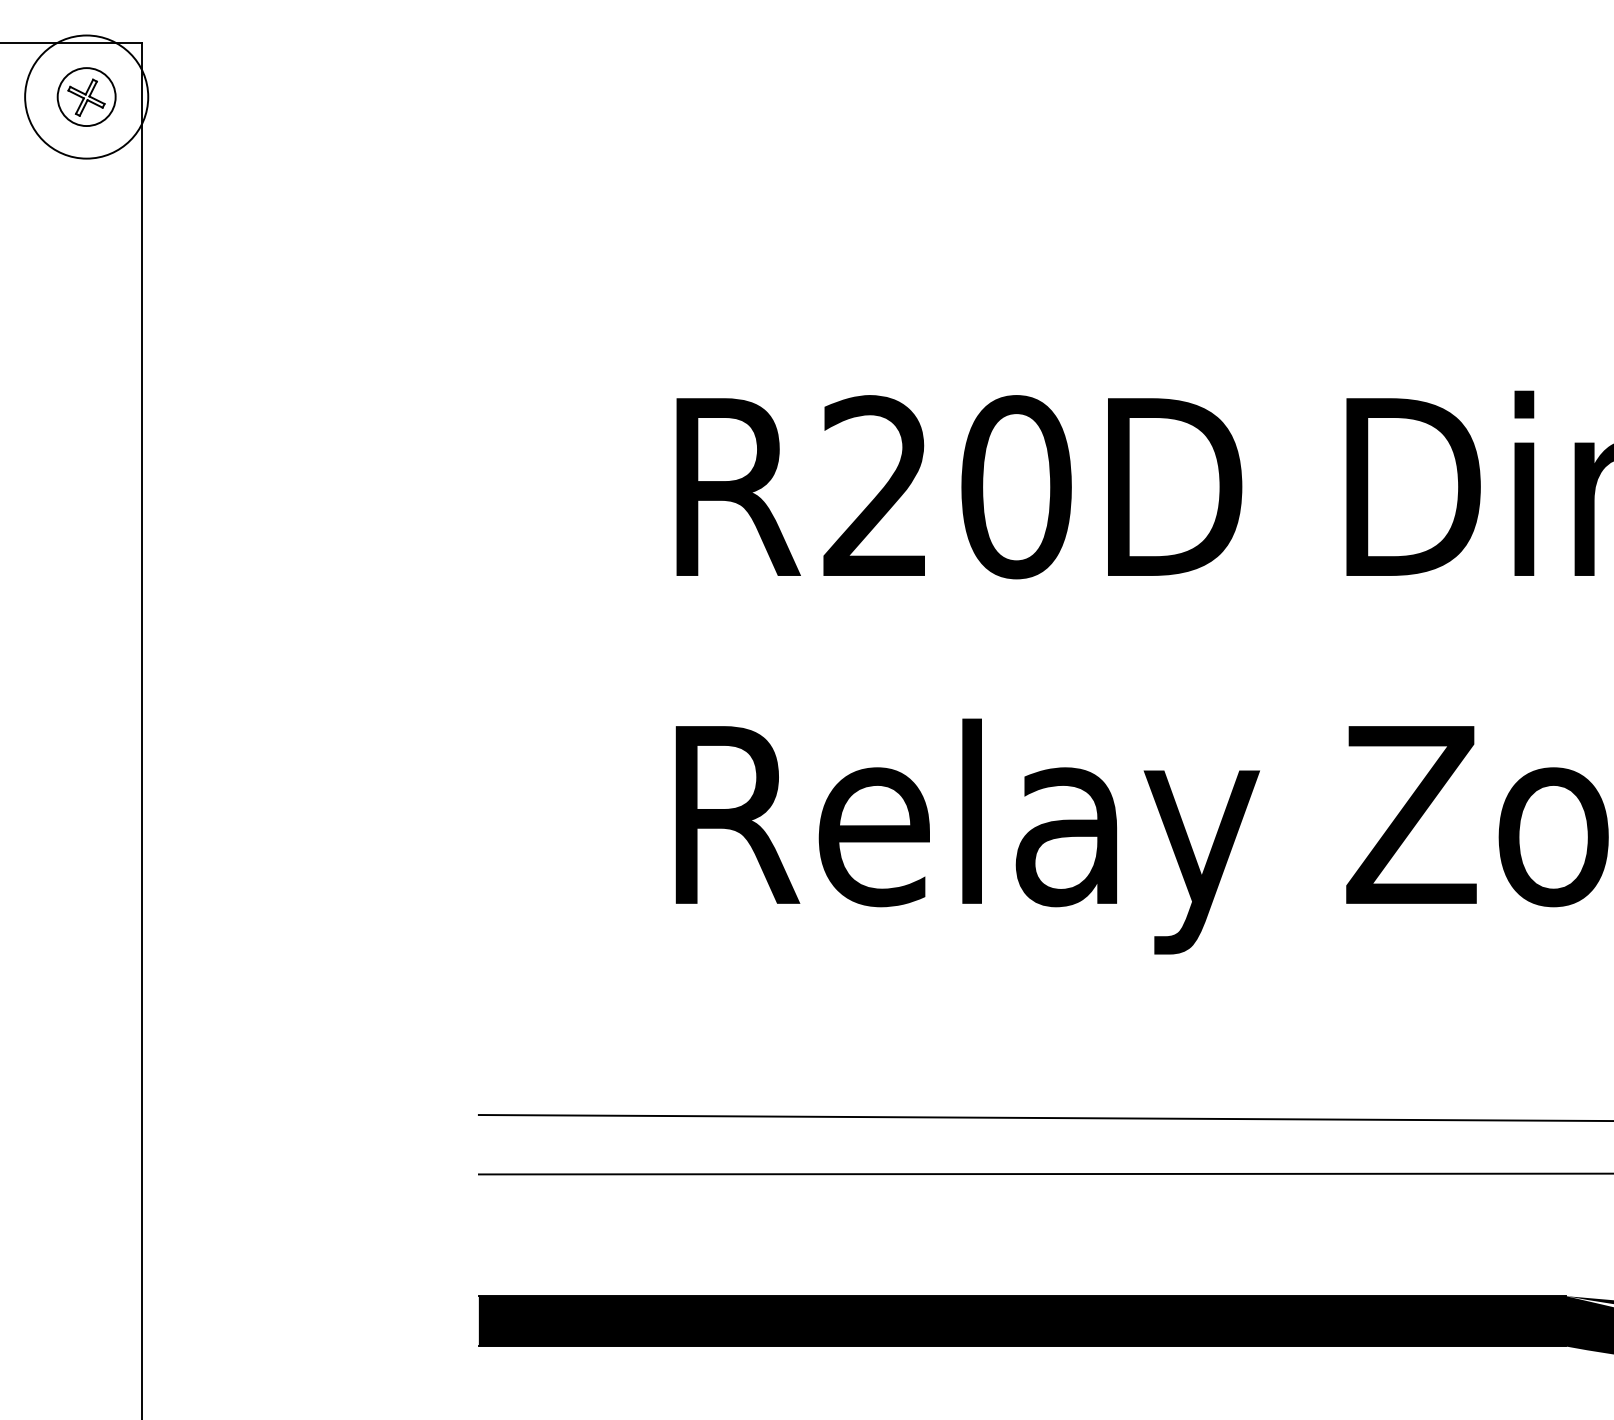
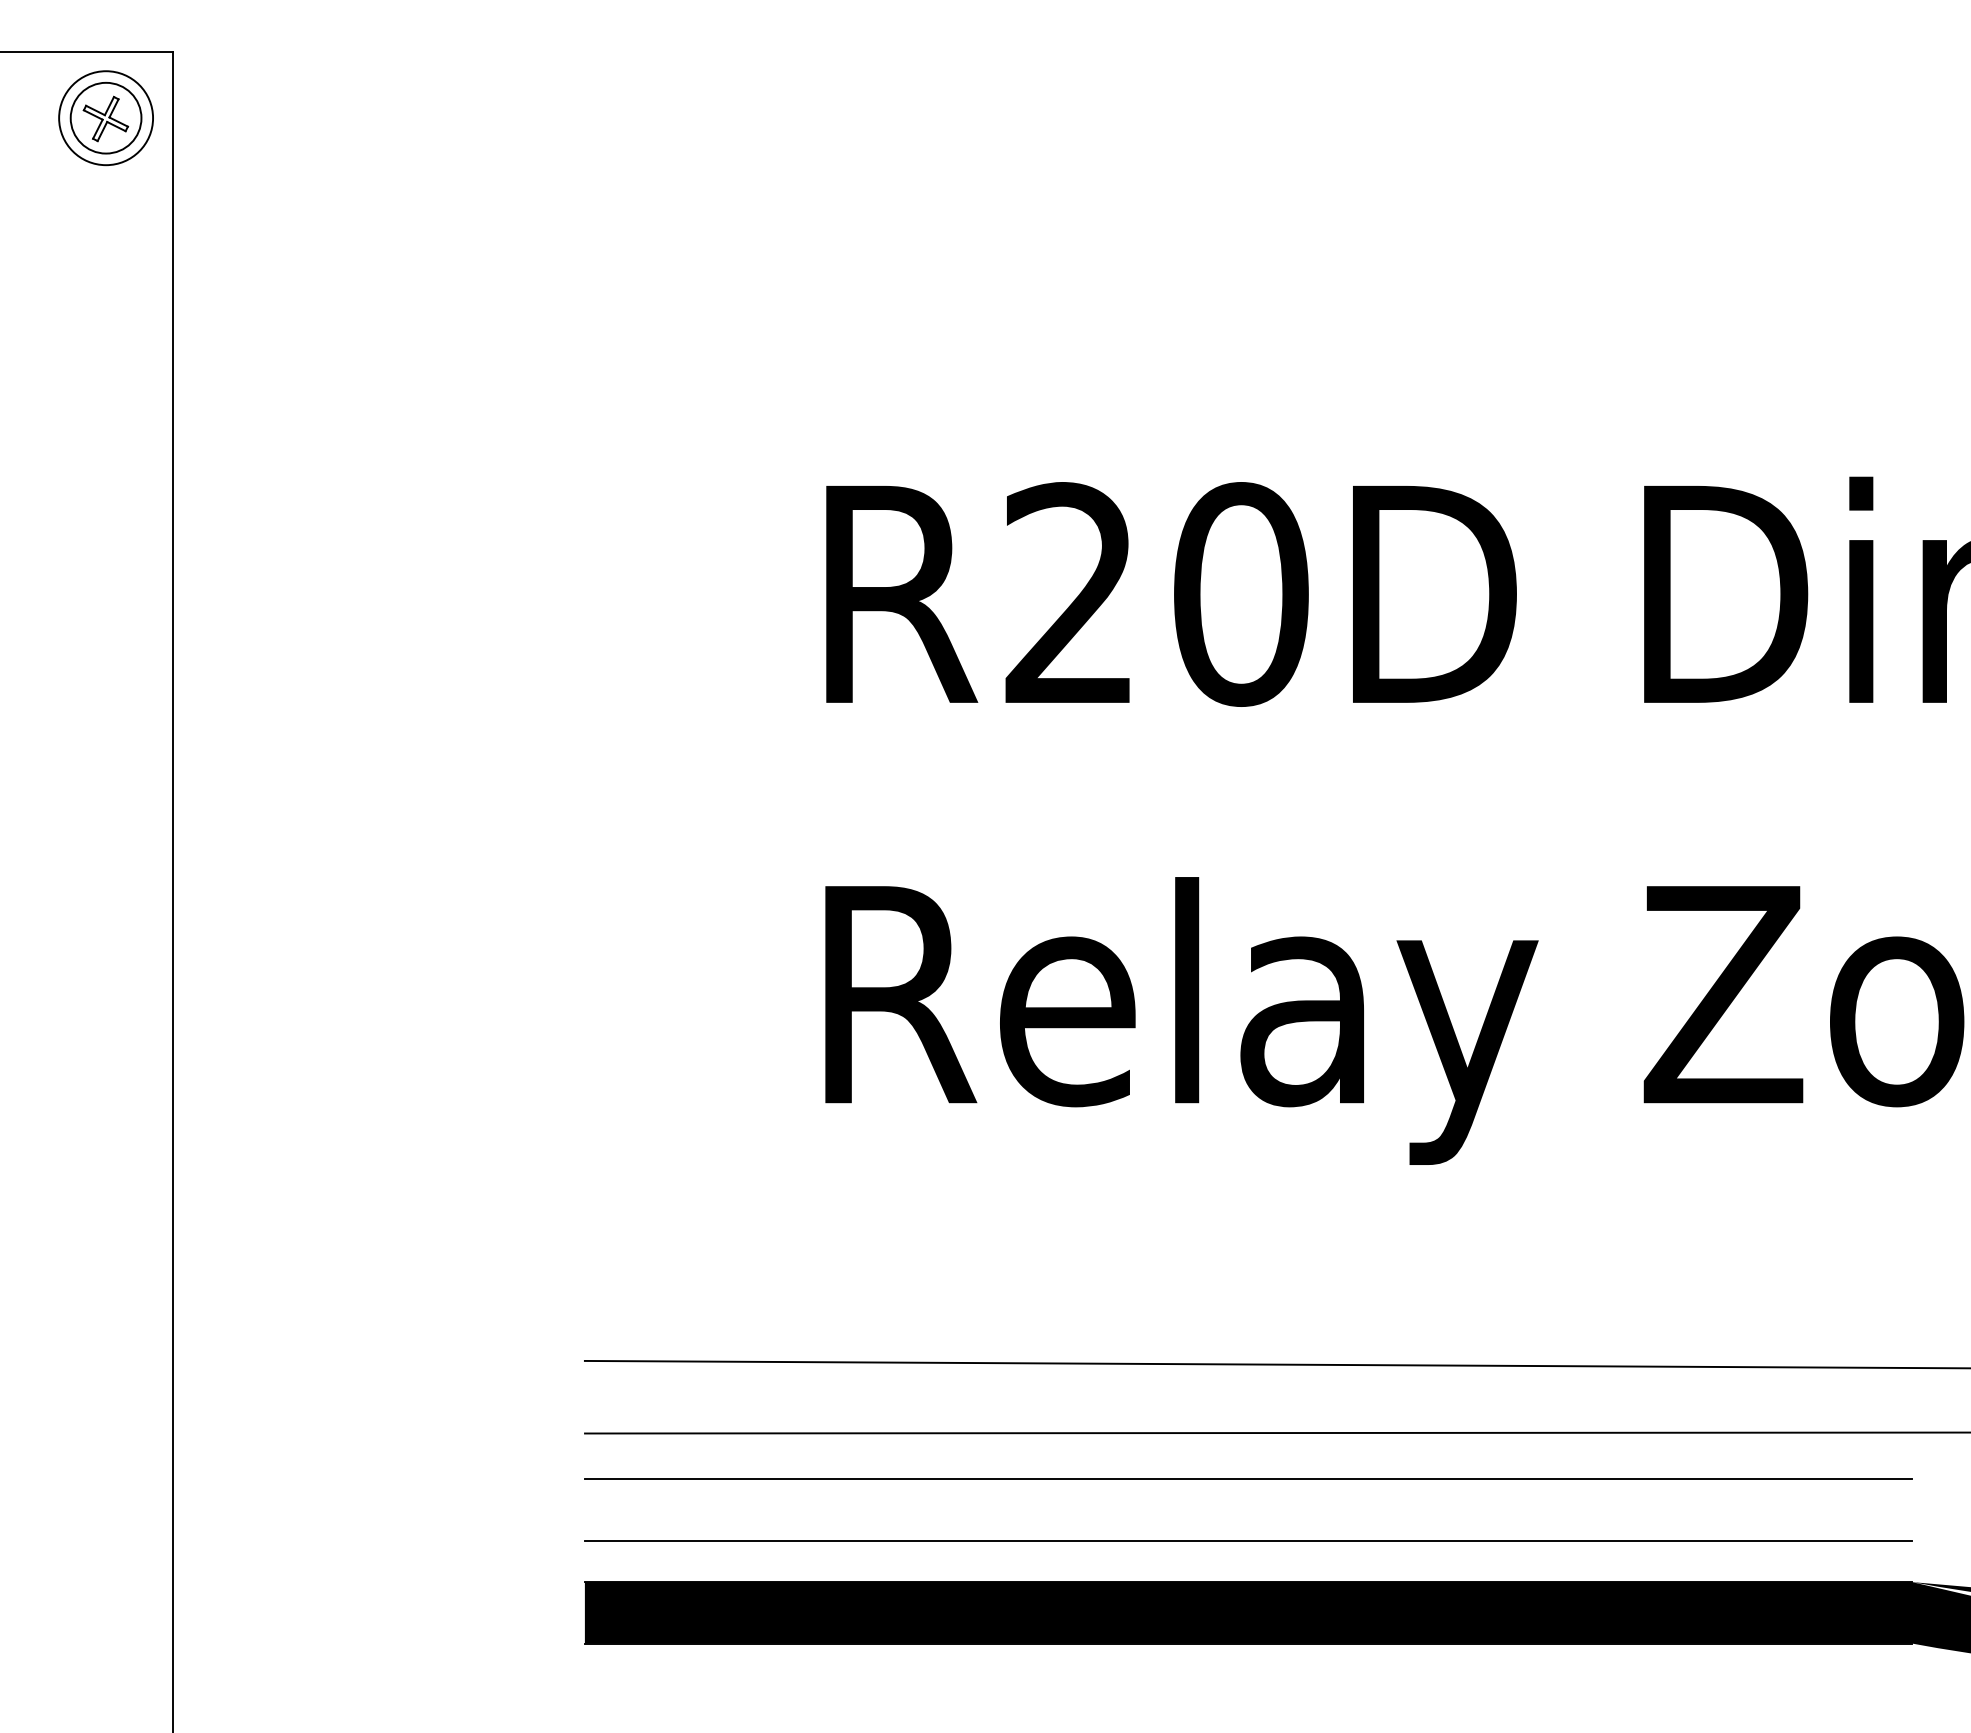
circle: (87, 97) -> (106, 118), size x0.62
line: (1021, 1212) -> (1247, 1479), added
line: (1021, 1262) -> (1247, 1540), added

